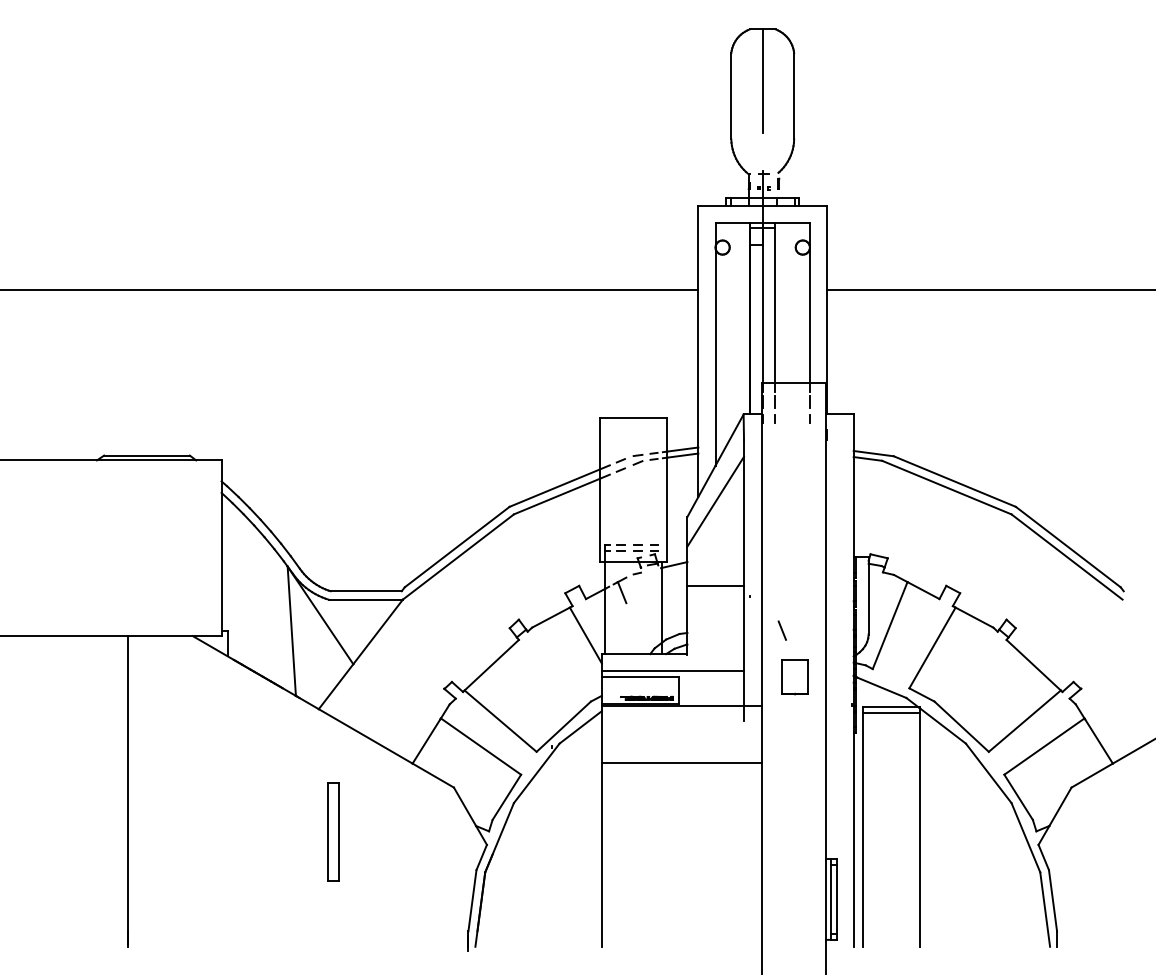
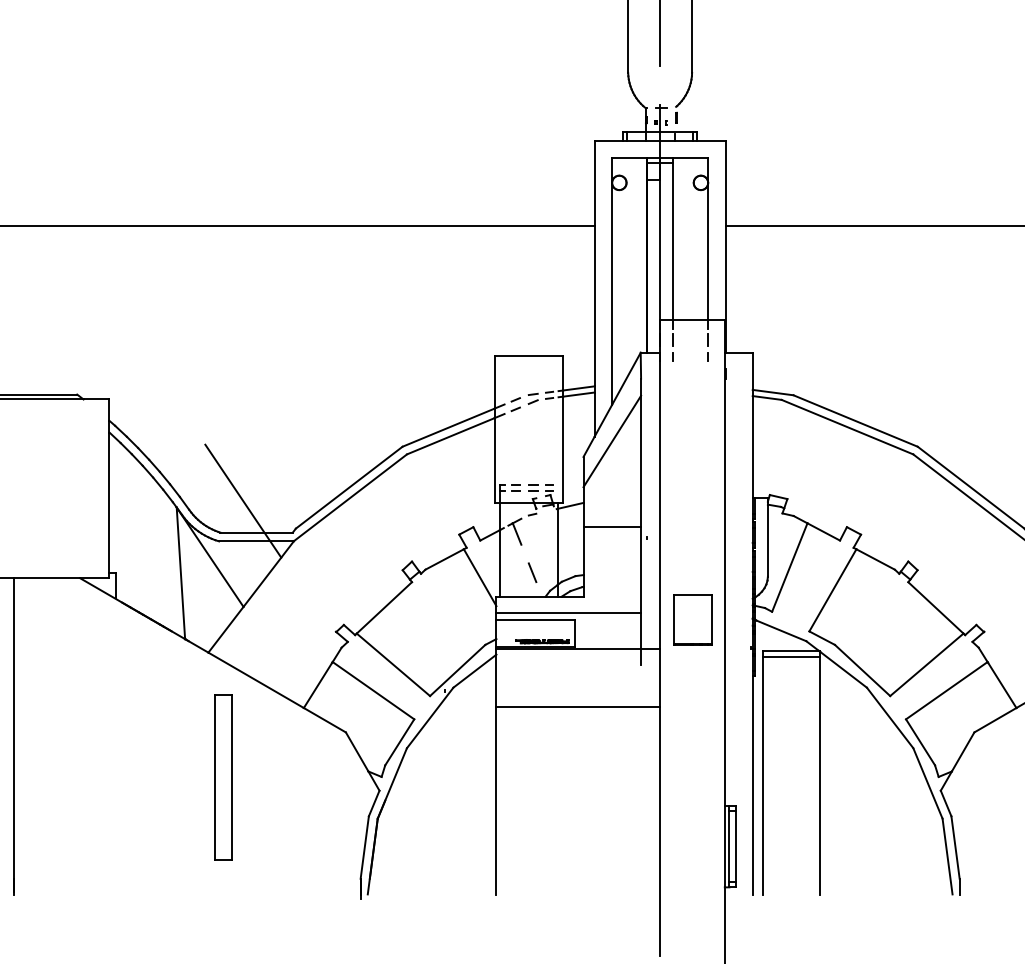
line: (352, 559) -> (242, 500), added
line: (781, 630) -> (531, 572), moved
part: (794, 677) -> (692, 620), size x1.43
part: (333, 831) -> (223, 777), size x1.67

